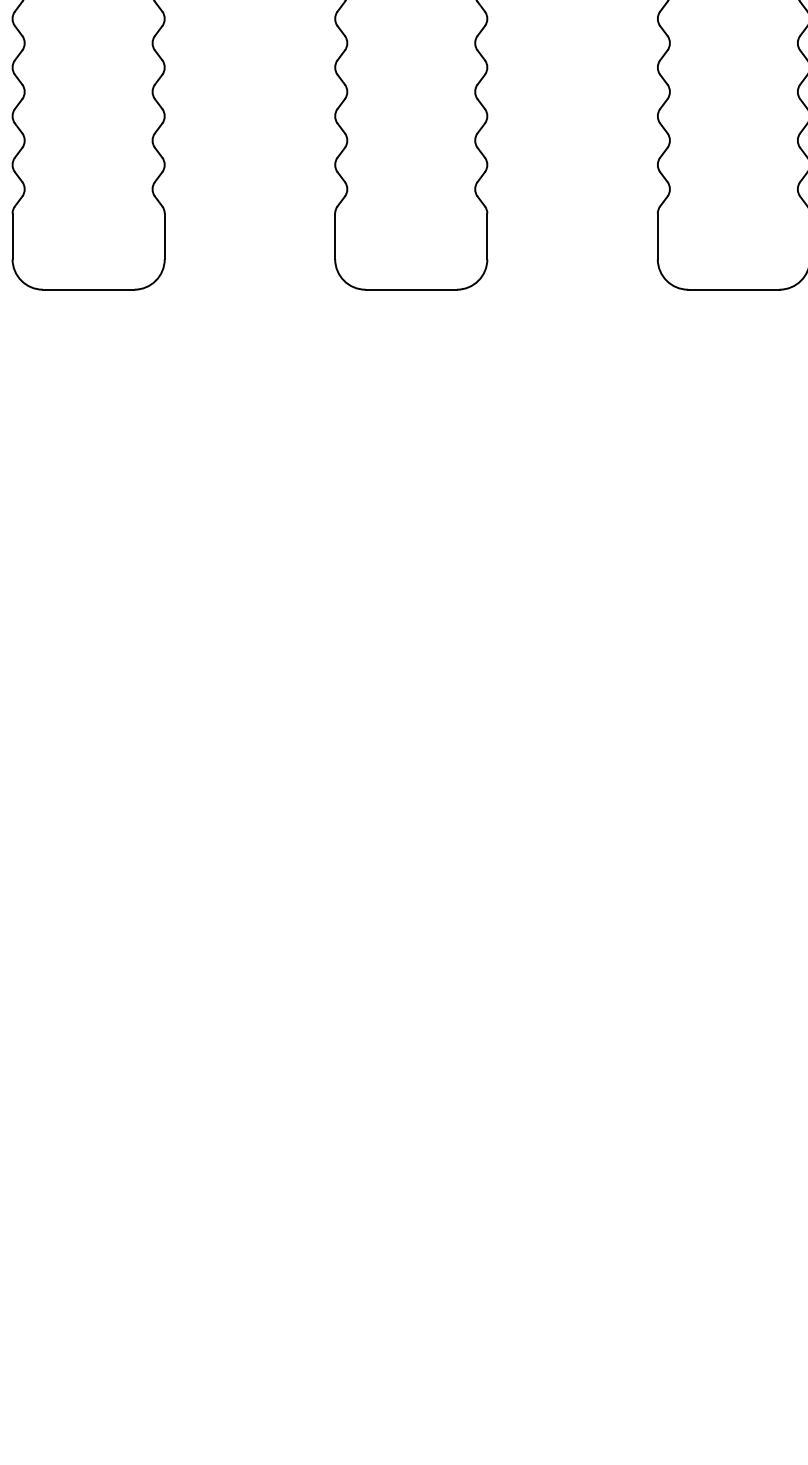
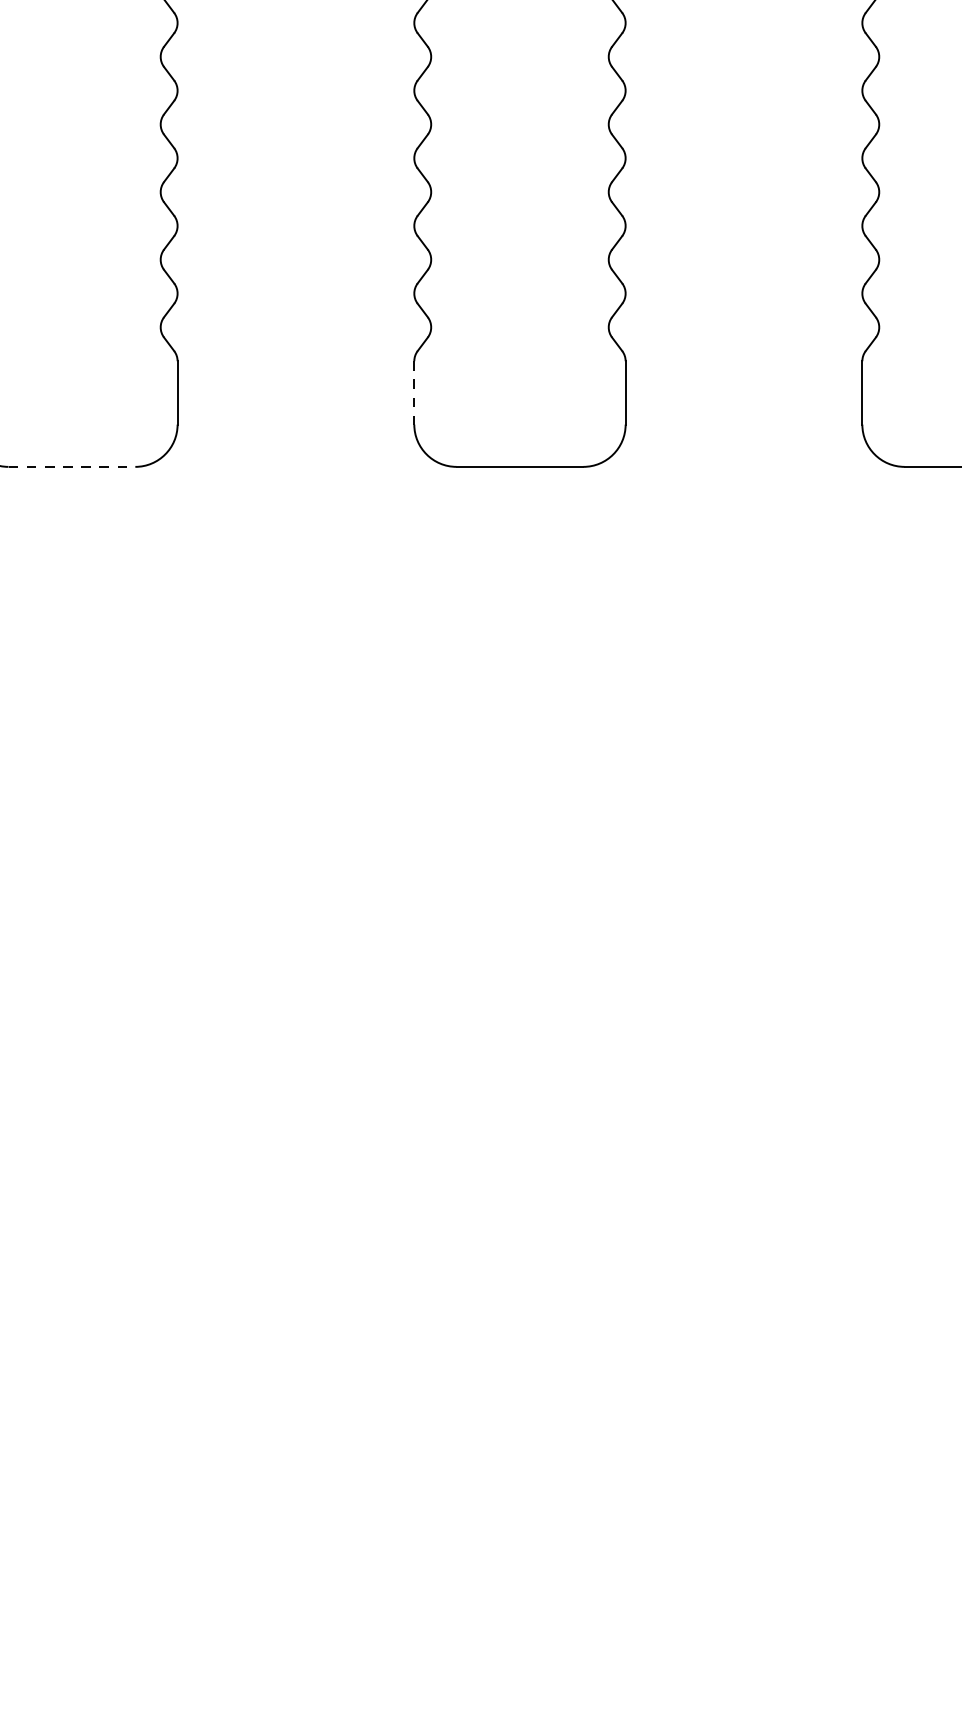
line: (335, 236) -> (414, 392), solid -> dashed
line: (88, 289) -> (71, 466), solid -> dashed

